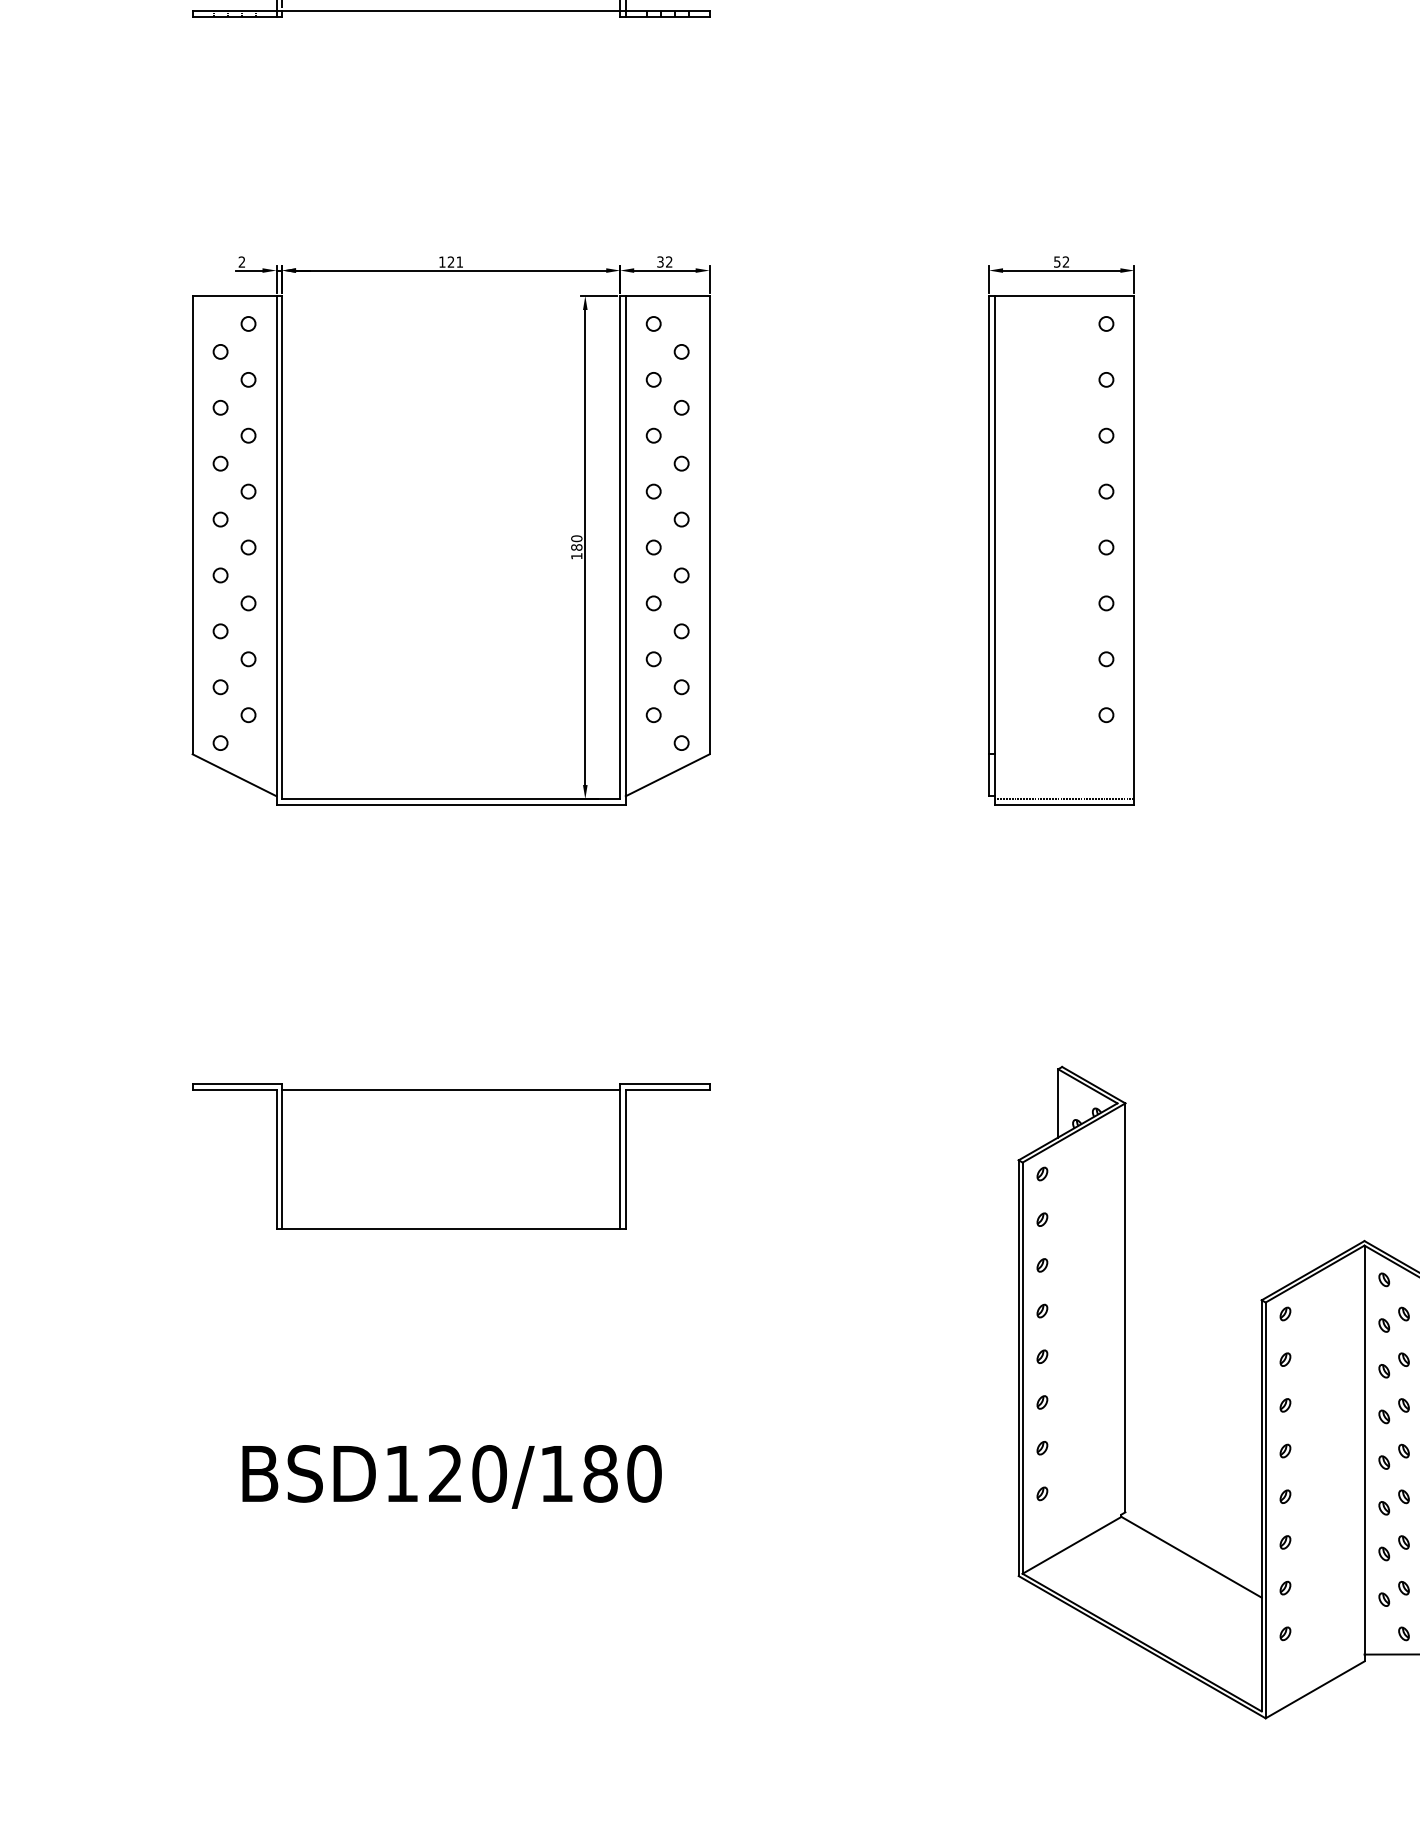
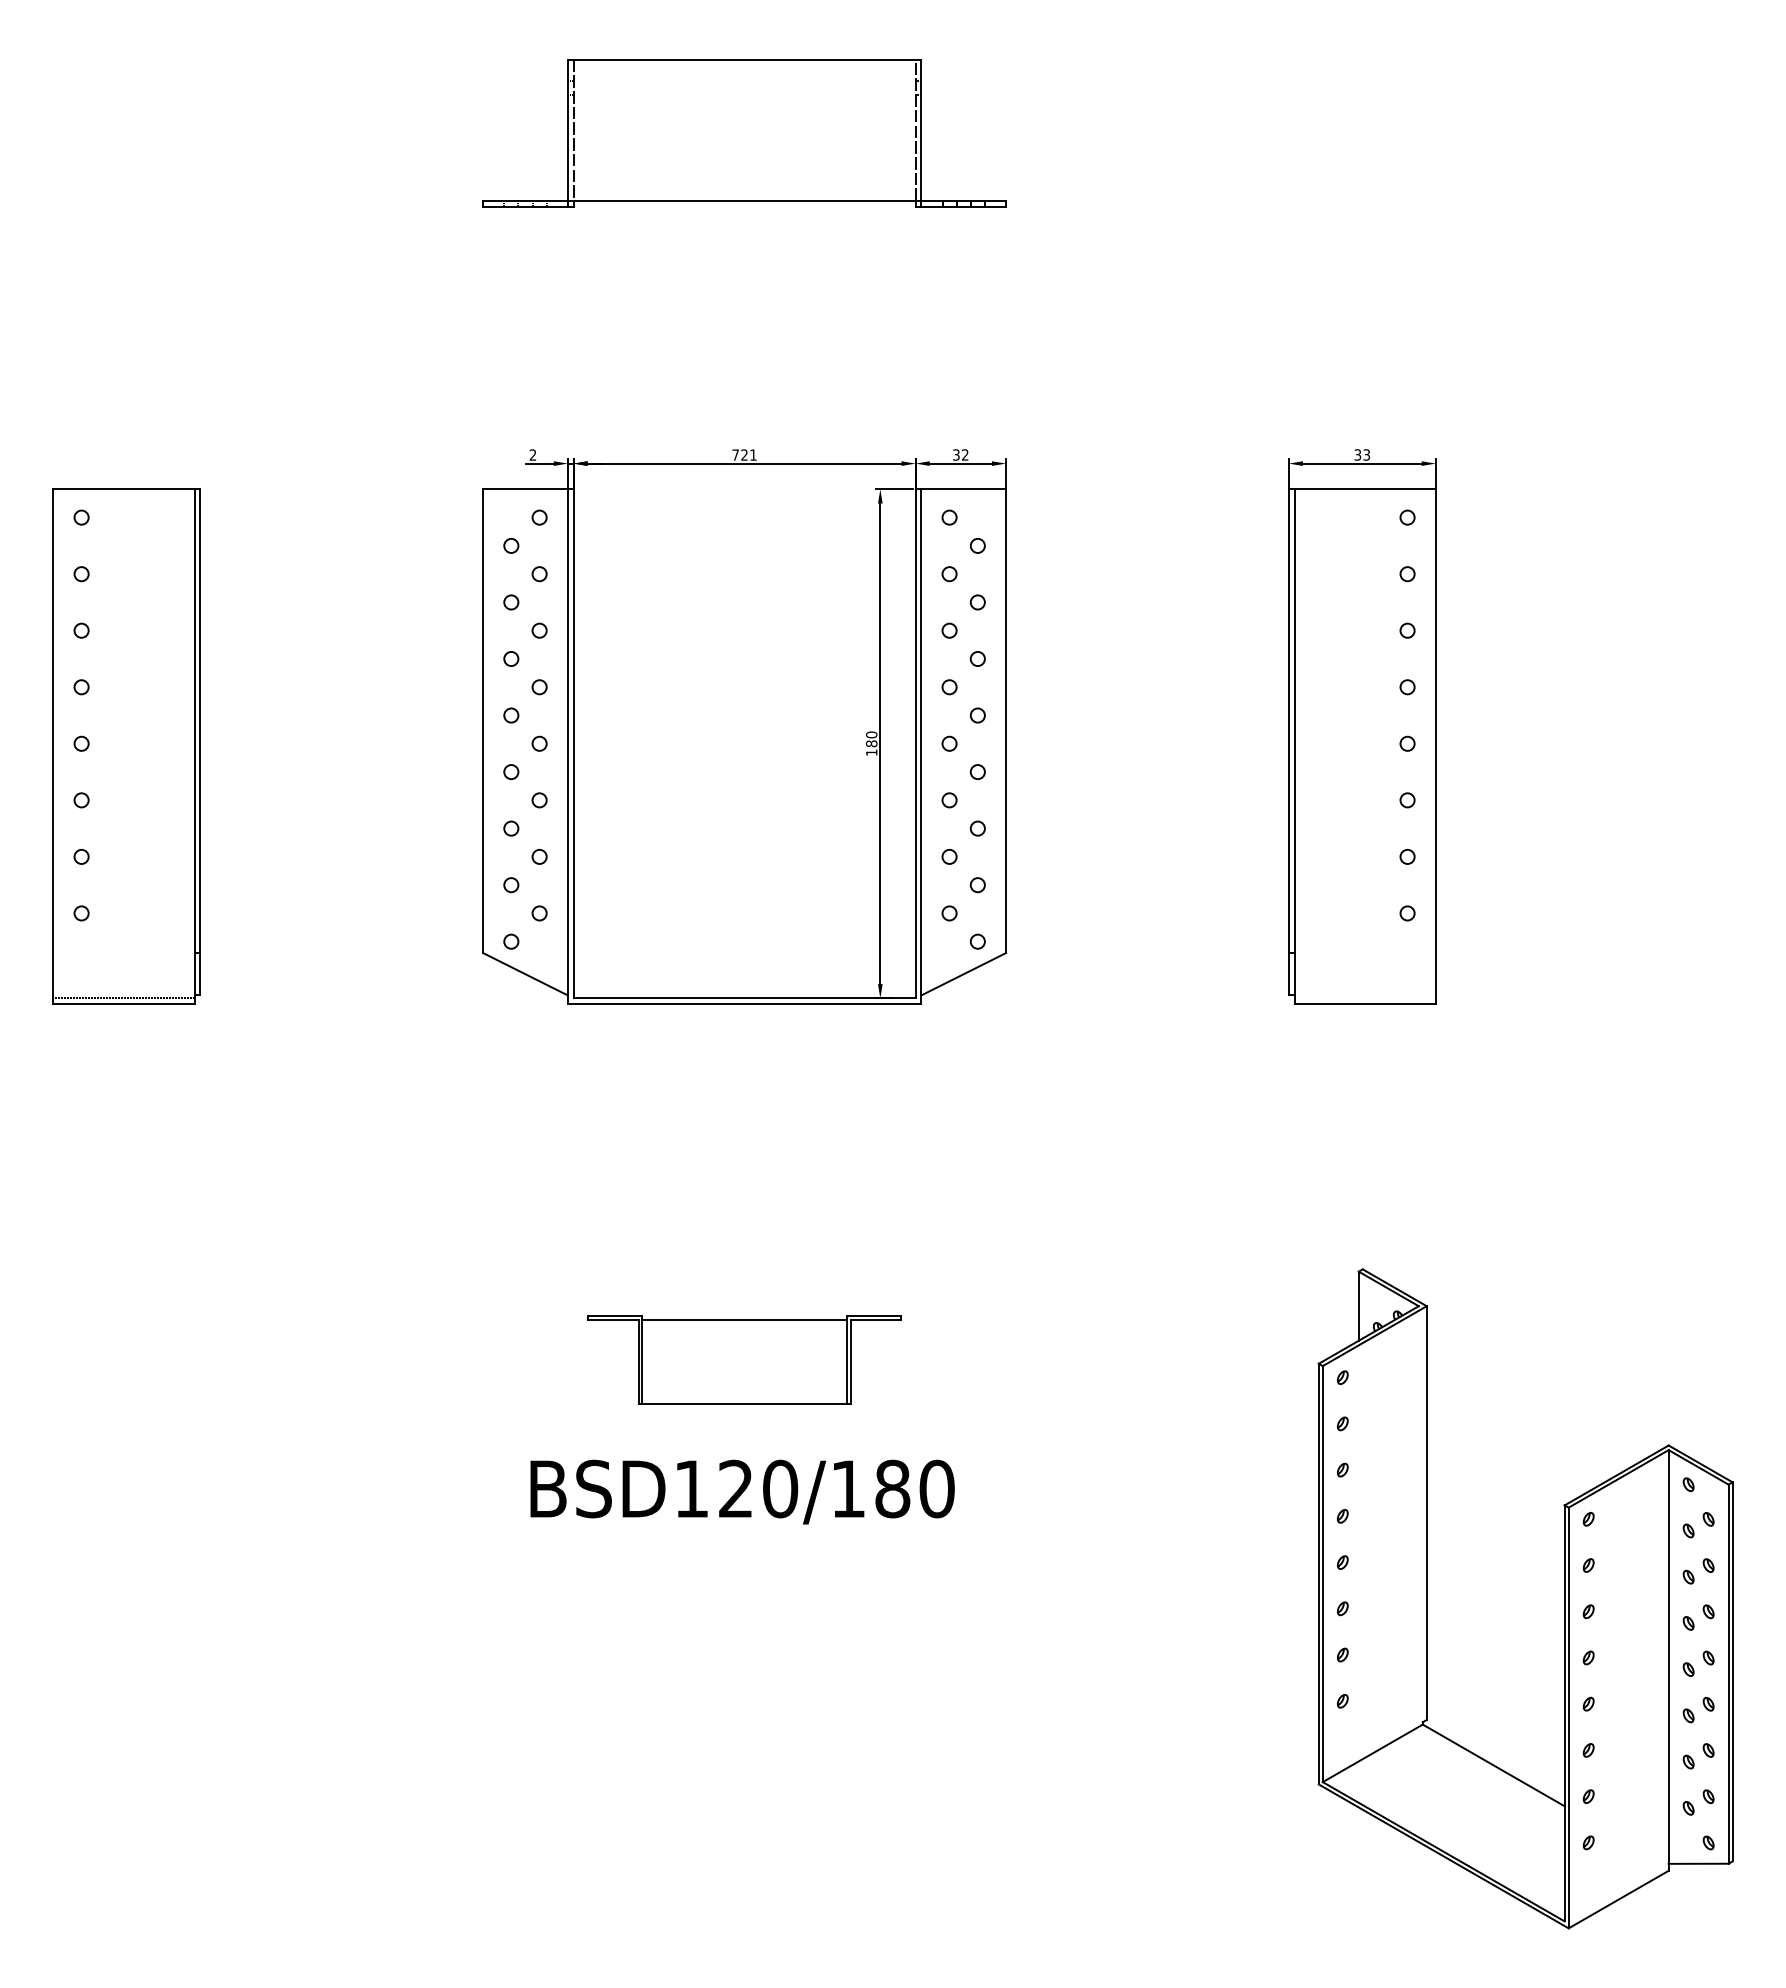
text: (442, 261) -> (735, 454), 121 -> 721
text: (1060, 261) -> (1361, 454), 52 -> 33
line: (1063, 799) -> (1364, 998), removed
part: (451, 1157) -> (744, 1360), size x0.6
text: (452, 1476) -> (742, 1491), moved

